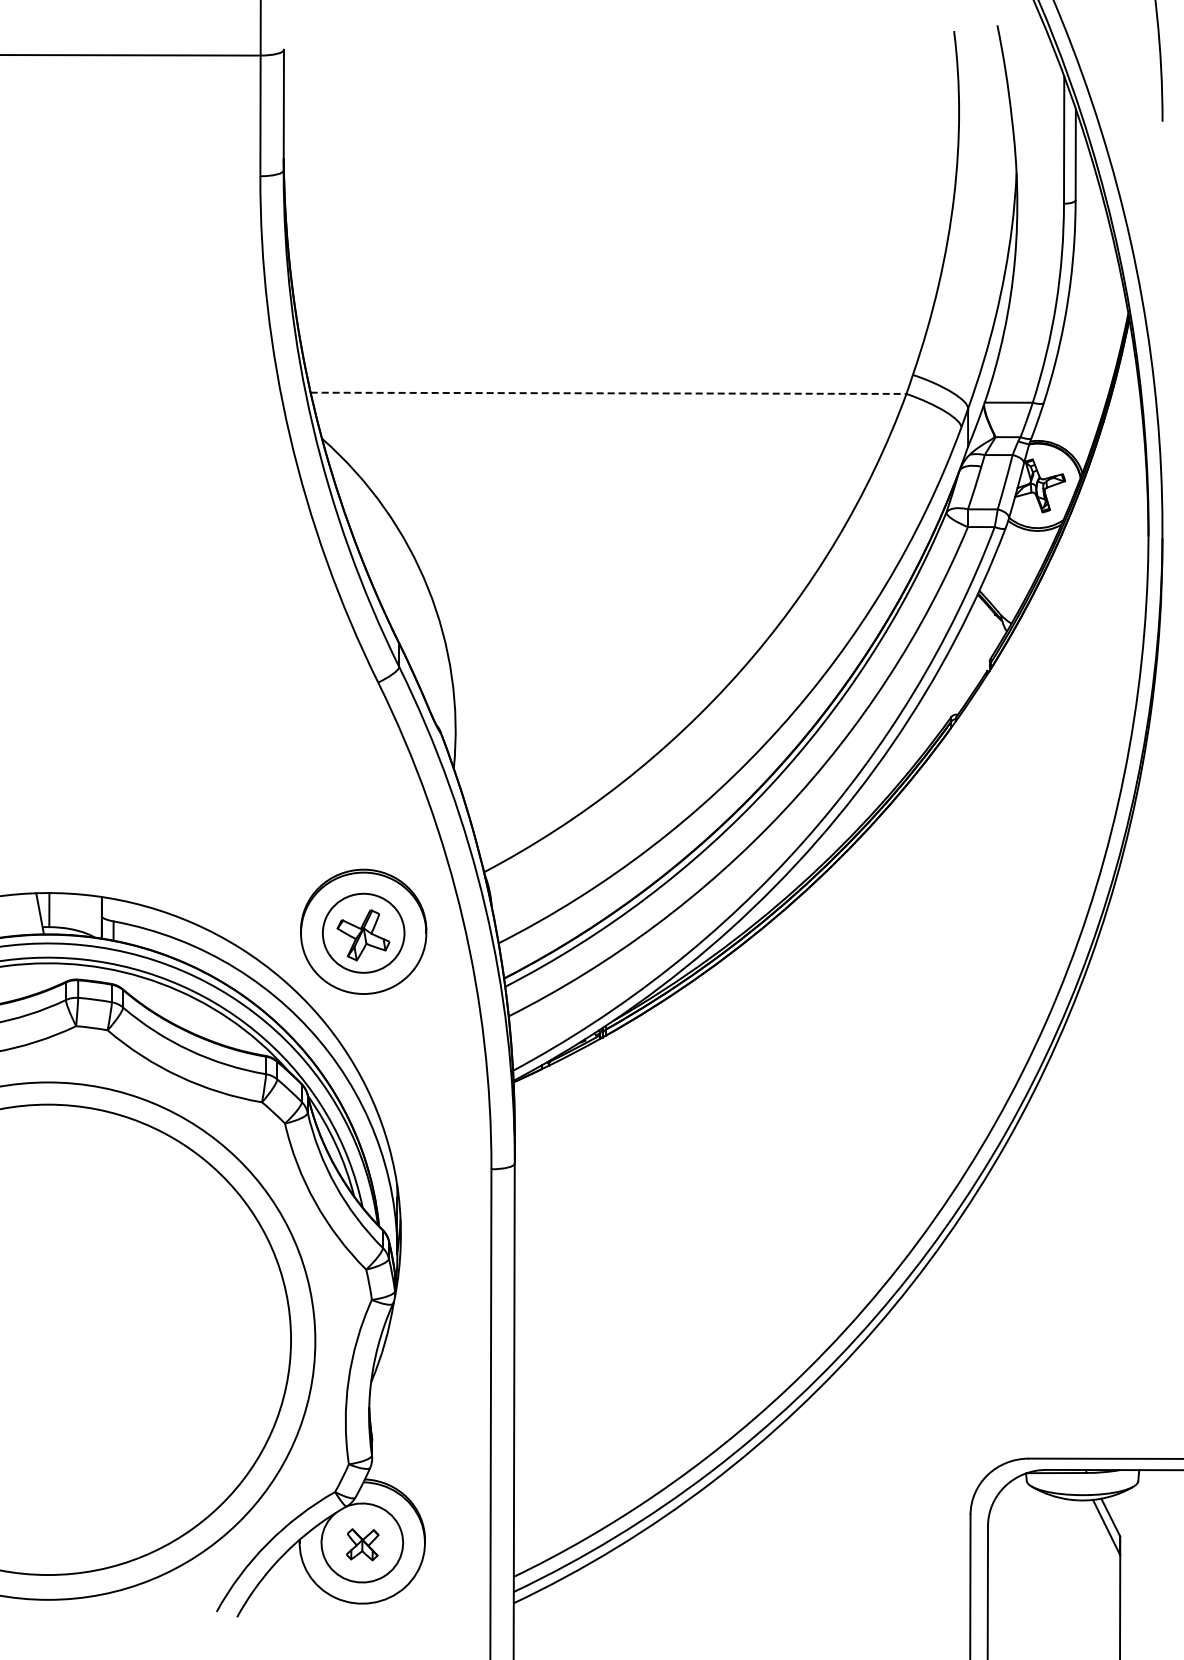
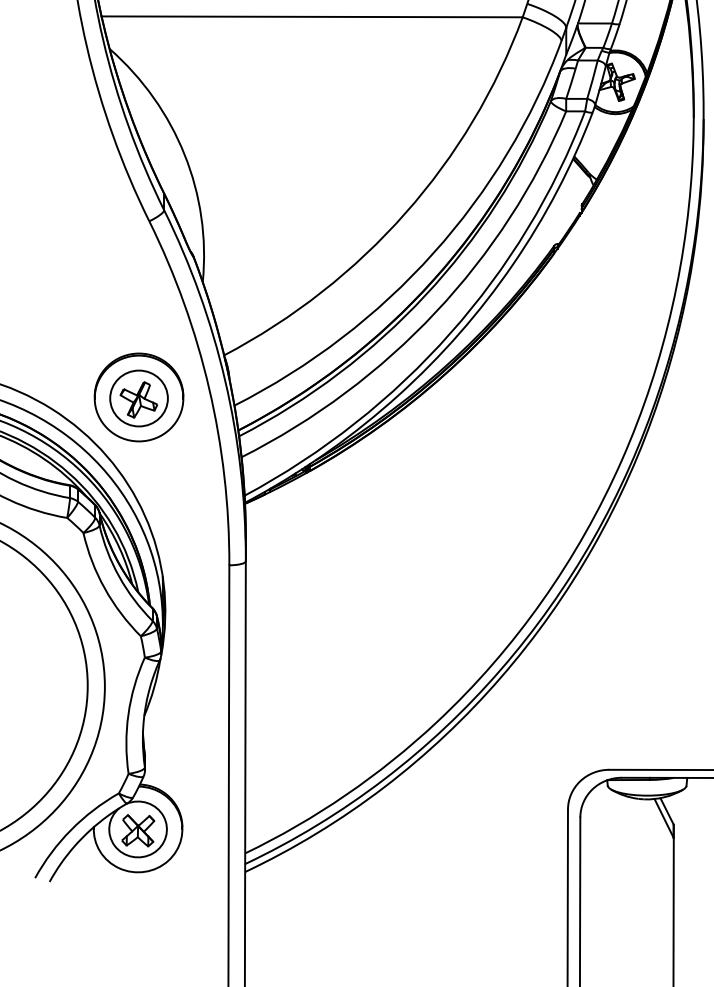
line: (608, 393) -> (312, 16), dashed -> solid
part: (362, 1544) -> (138, 830), size x1.43

